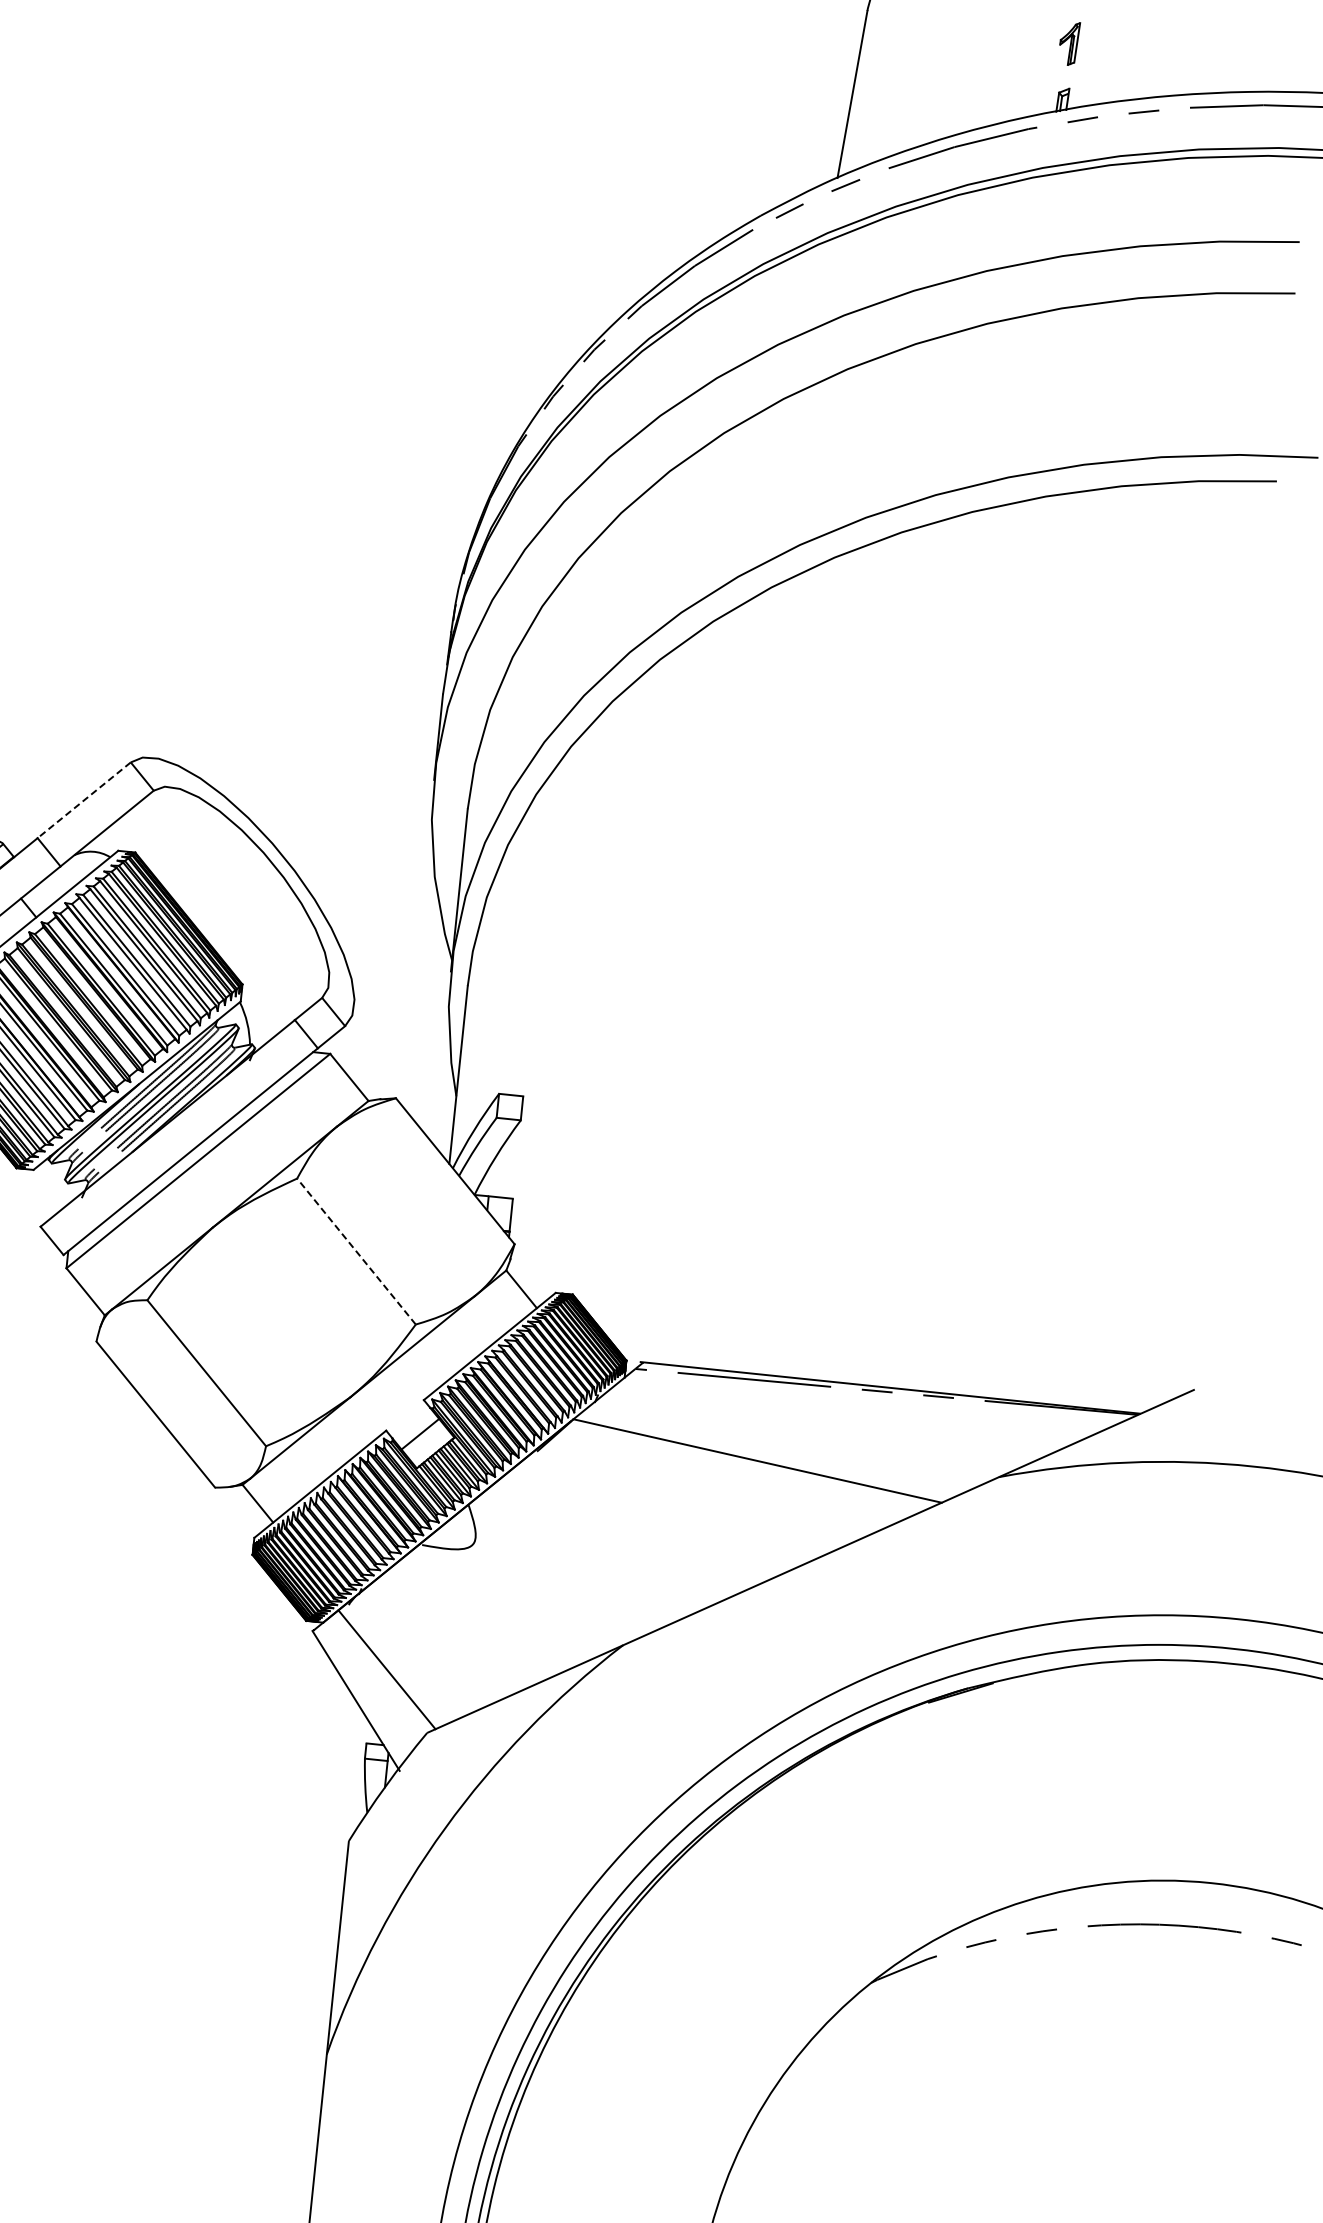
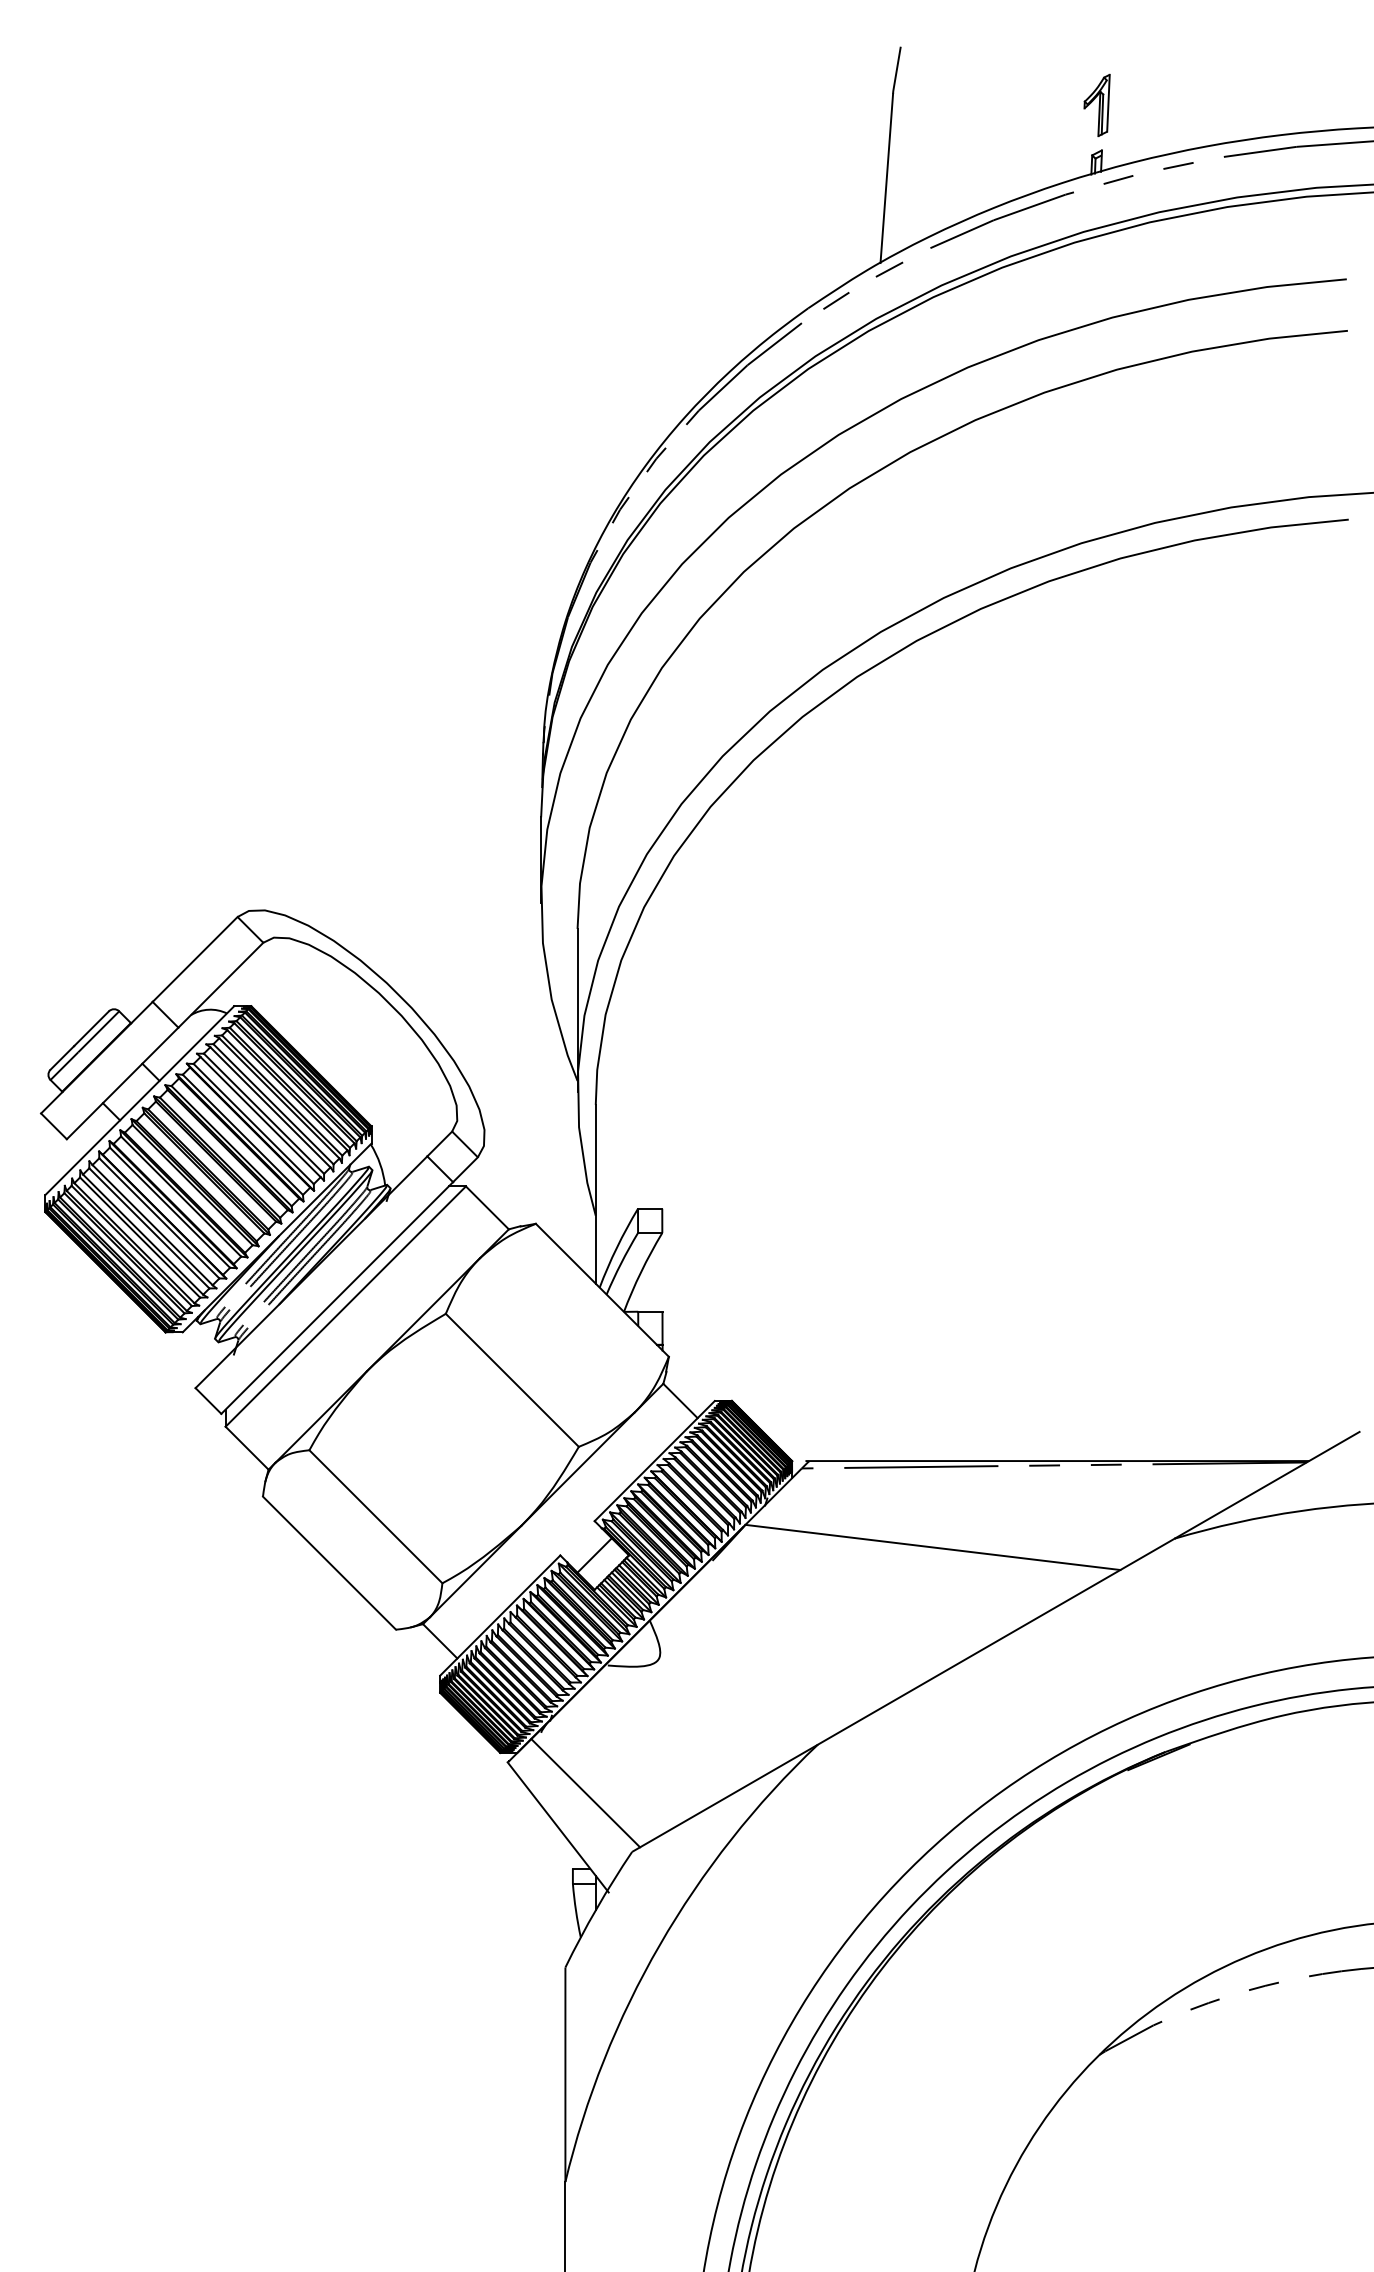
part: (1068, 43) -> (1096, 105), size x1.43
line: (83, 800) -> (194, 959), dashed -> solid
line: (356, 1251) -> (512, 1380), dashed -> solid

